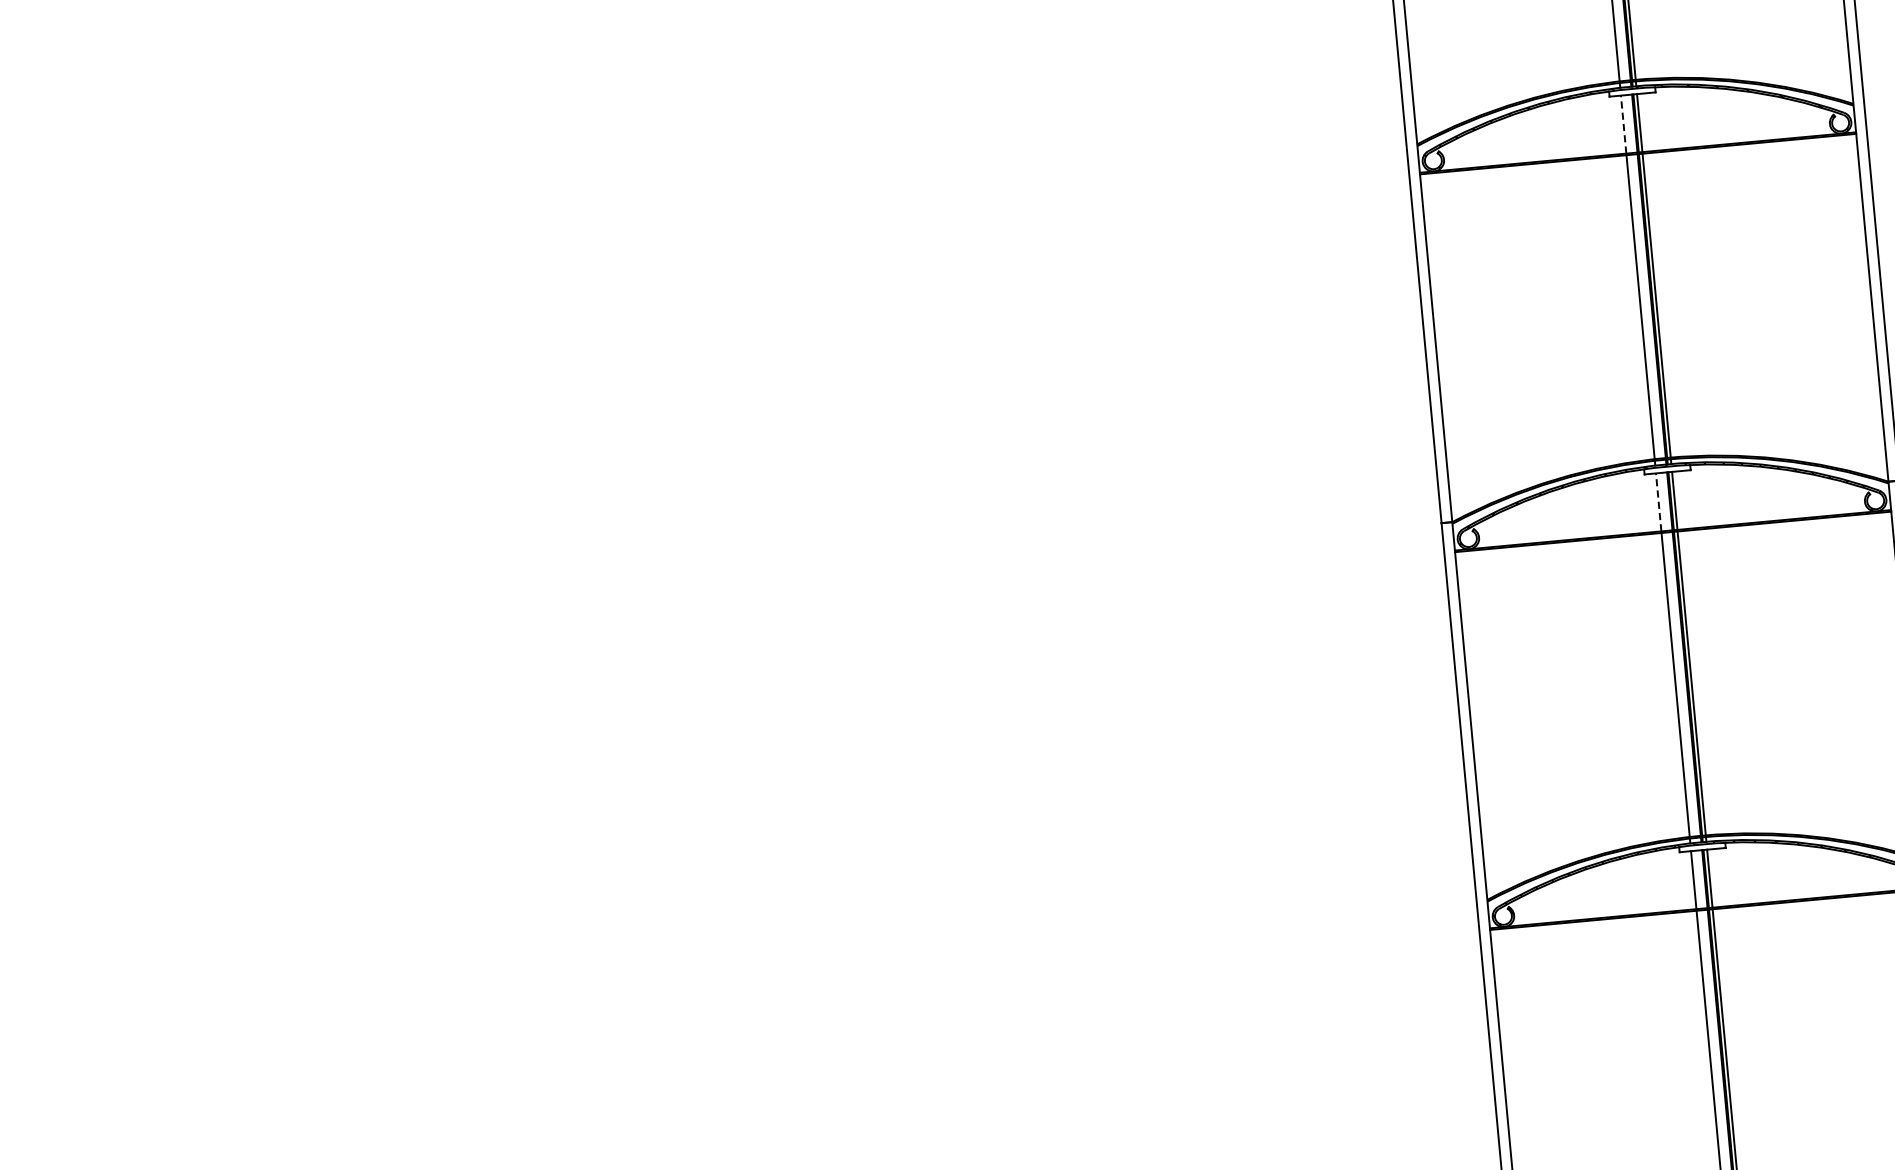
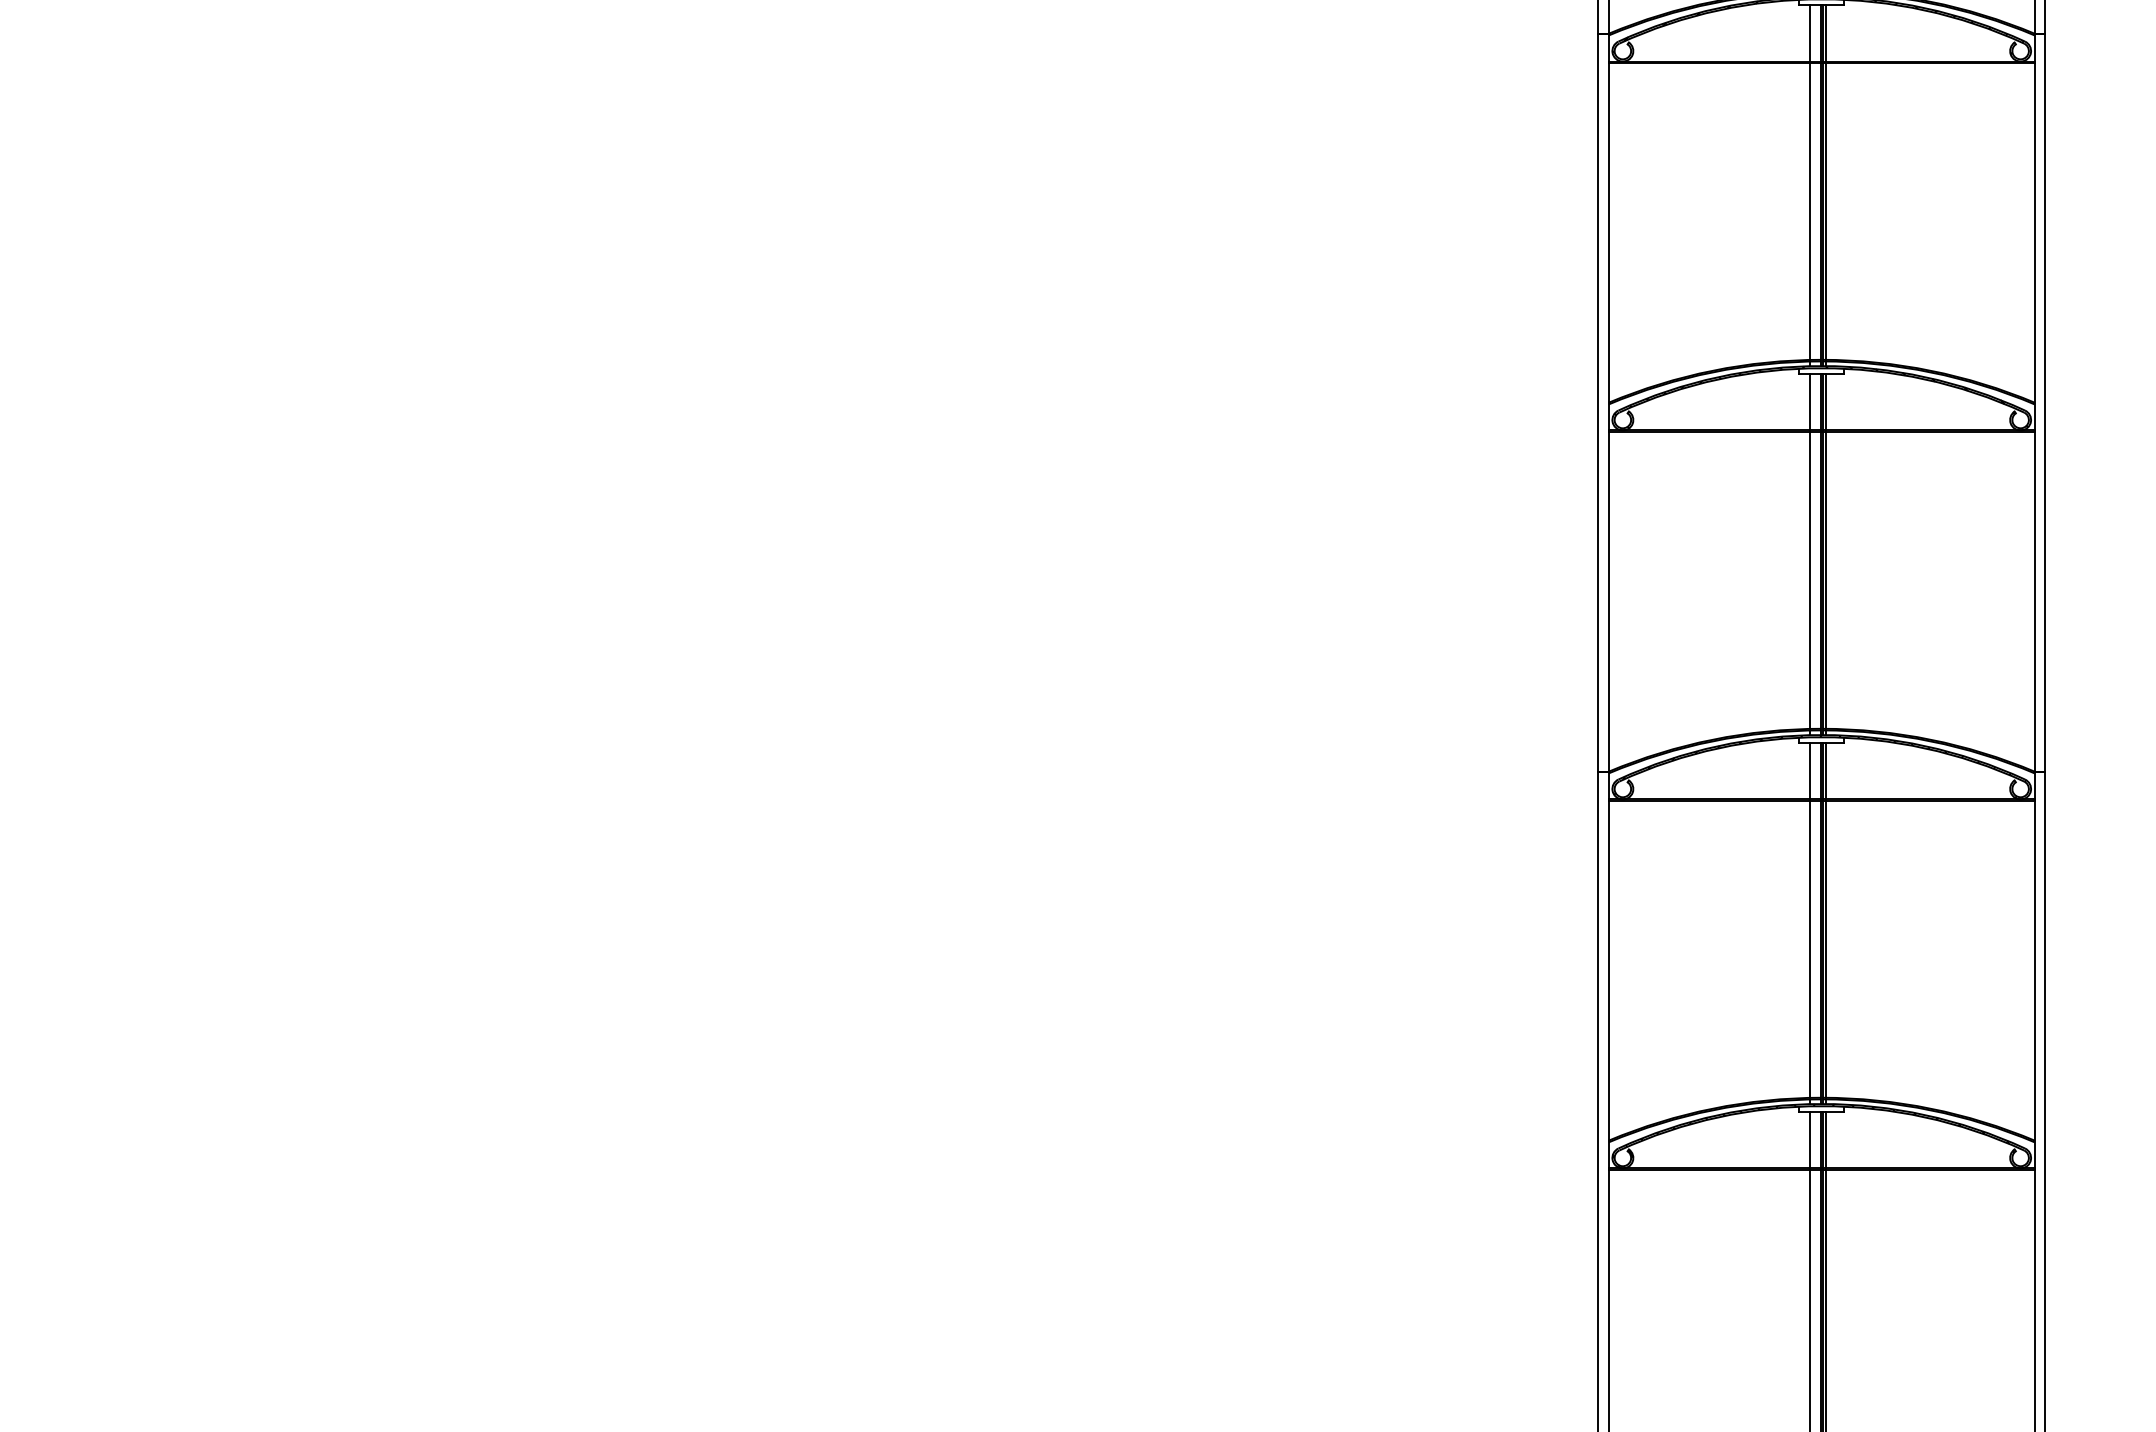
line: (1623, 123) -> (1810, 401), dashed -> solid
line: (1658, 501) -> (1810, 770), dashed -> solid

